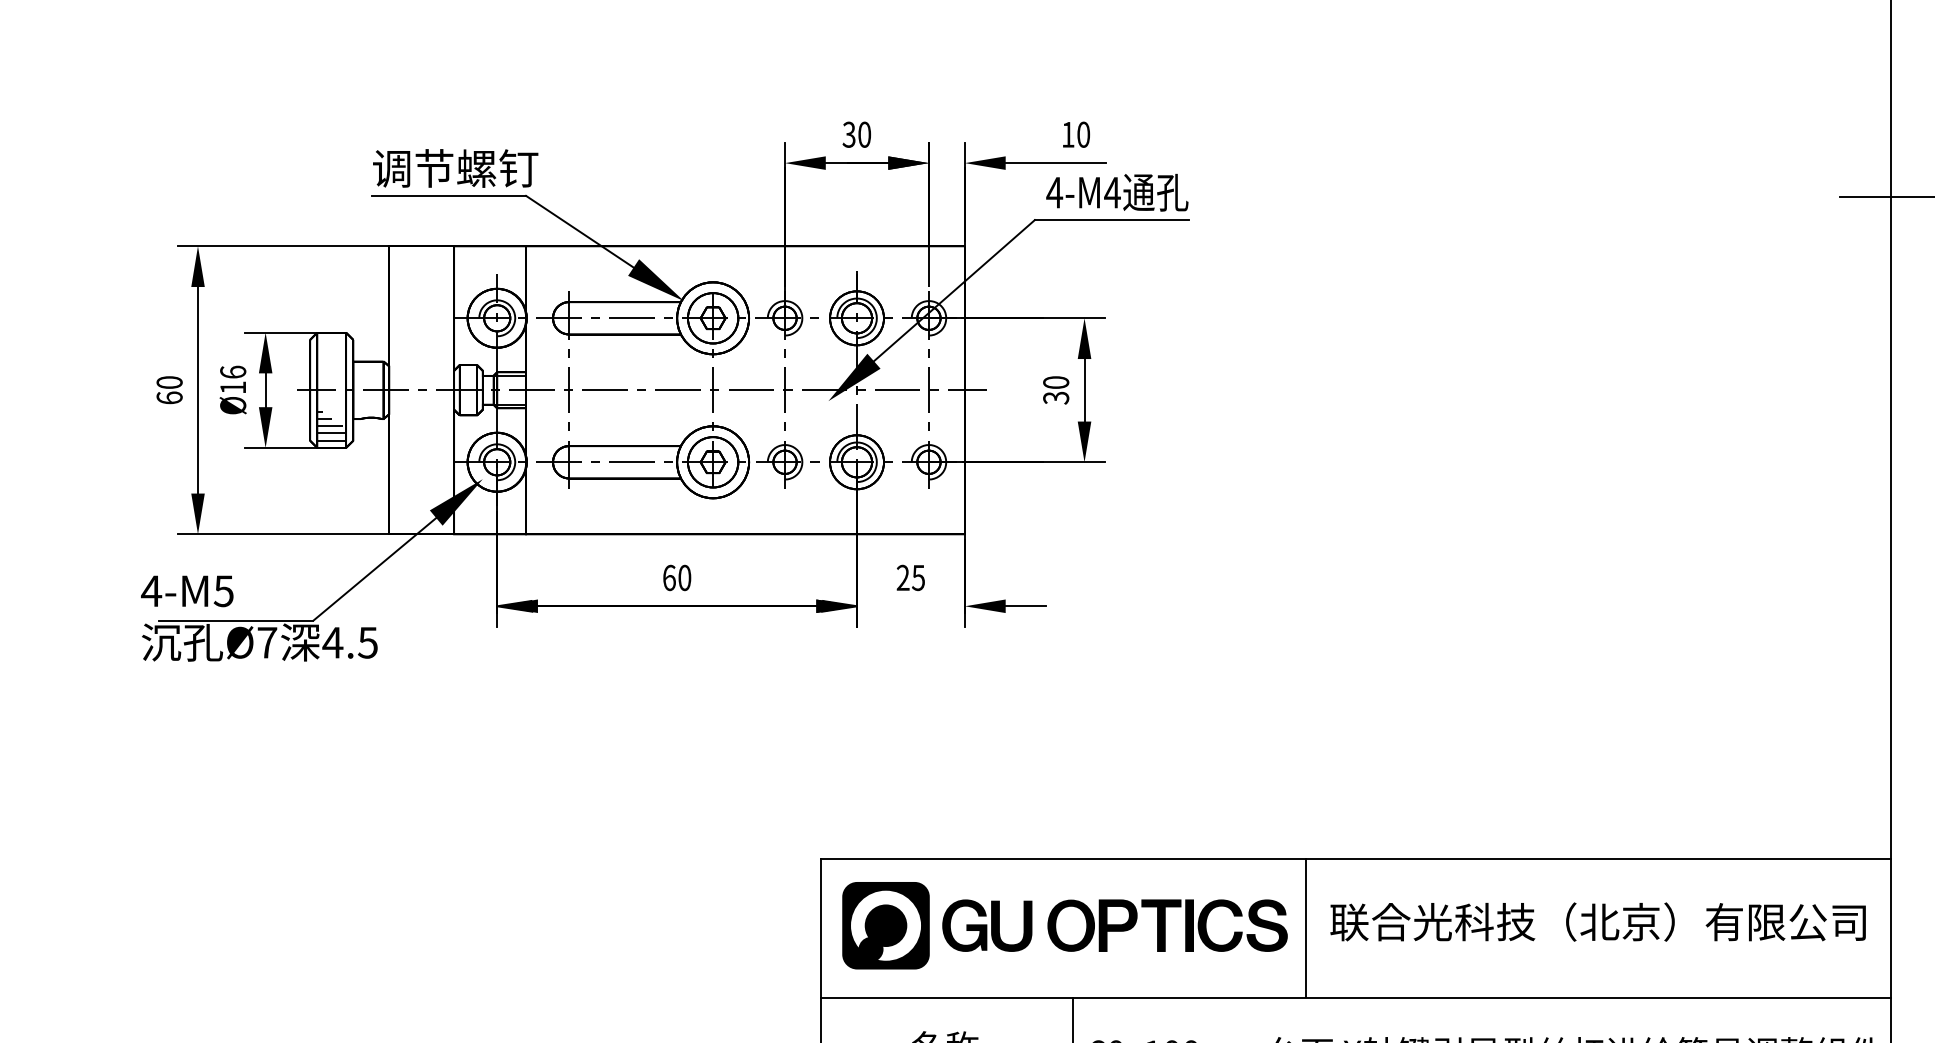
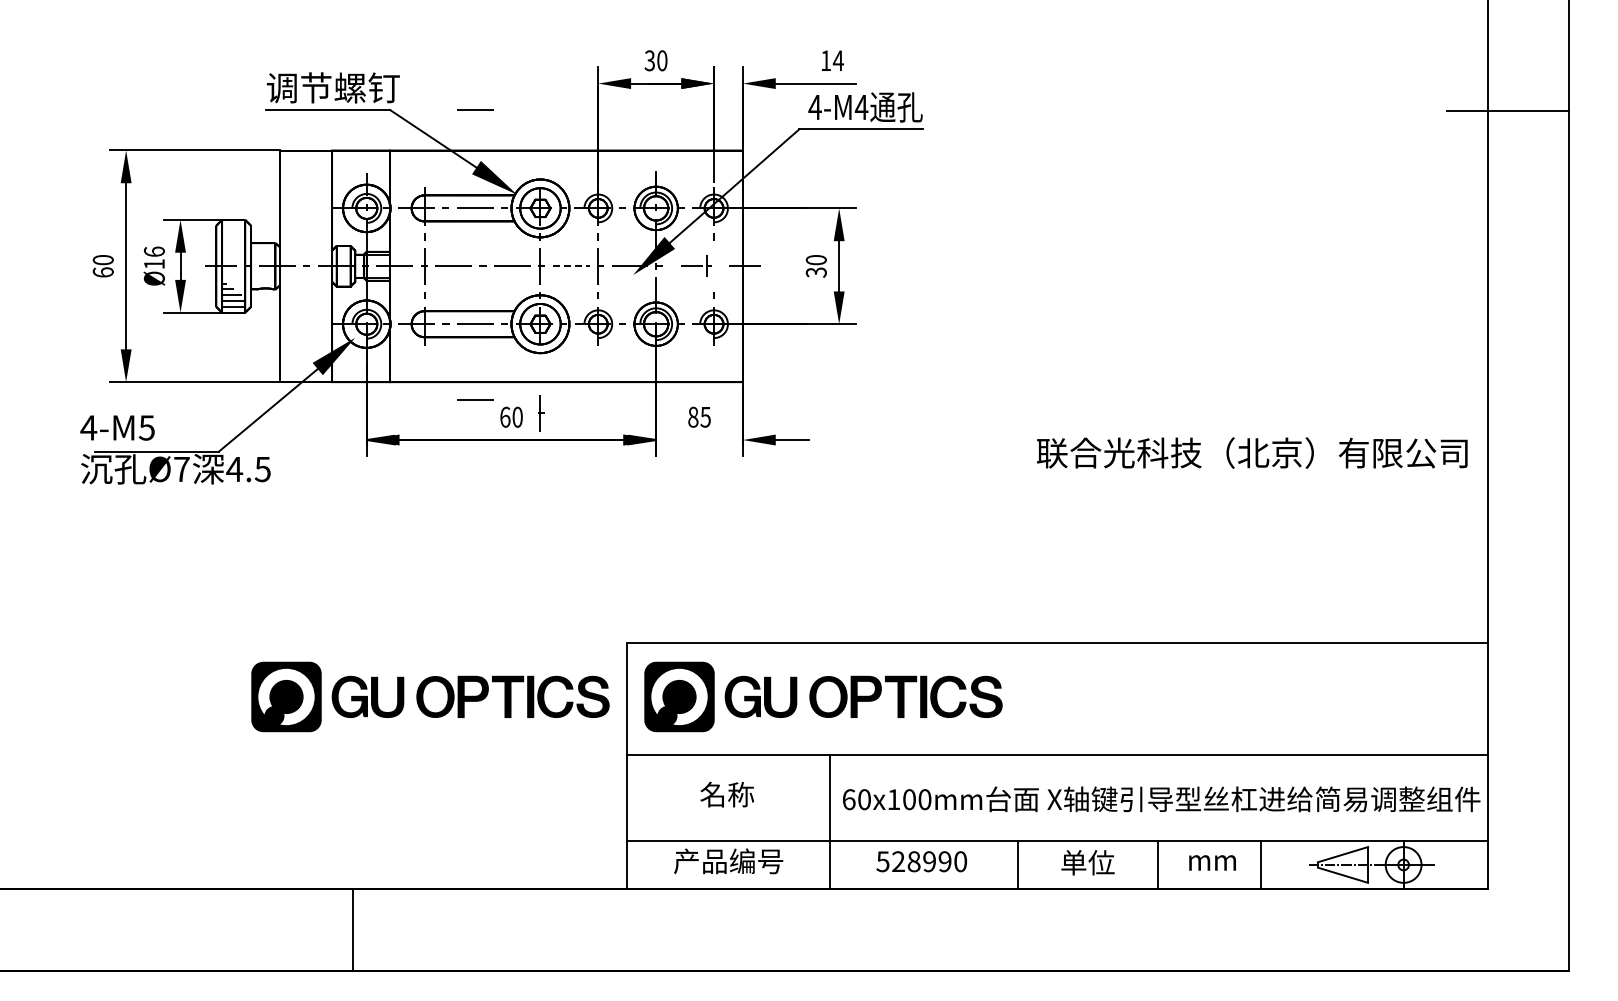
text: (1082, 134) -> (837, 60), 10 -> 14
line: (632, 195) -> (475, 109), added
line: (751, 390) -> (571, 266), solid -> dashed
part: (905, 390) -> (695, 266), size x0.6
line: (632, 555) -> (475, 399), added
part: (714, 573) -> (541, 413), added
text: (903, 577) -> (693, 416), 25 -> 85
text: (1598, 921) -> (1252, 452), moved
part: (576, 925) -> (430, 696), added
line: (1306, 927) -> (1017, 698), removed

